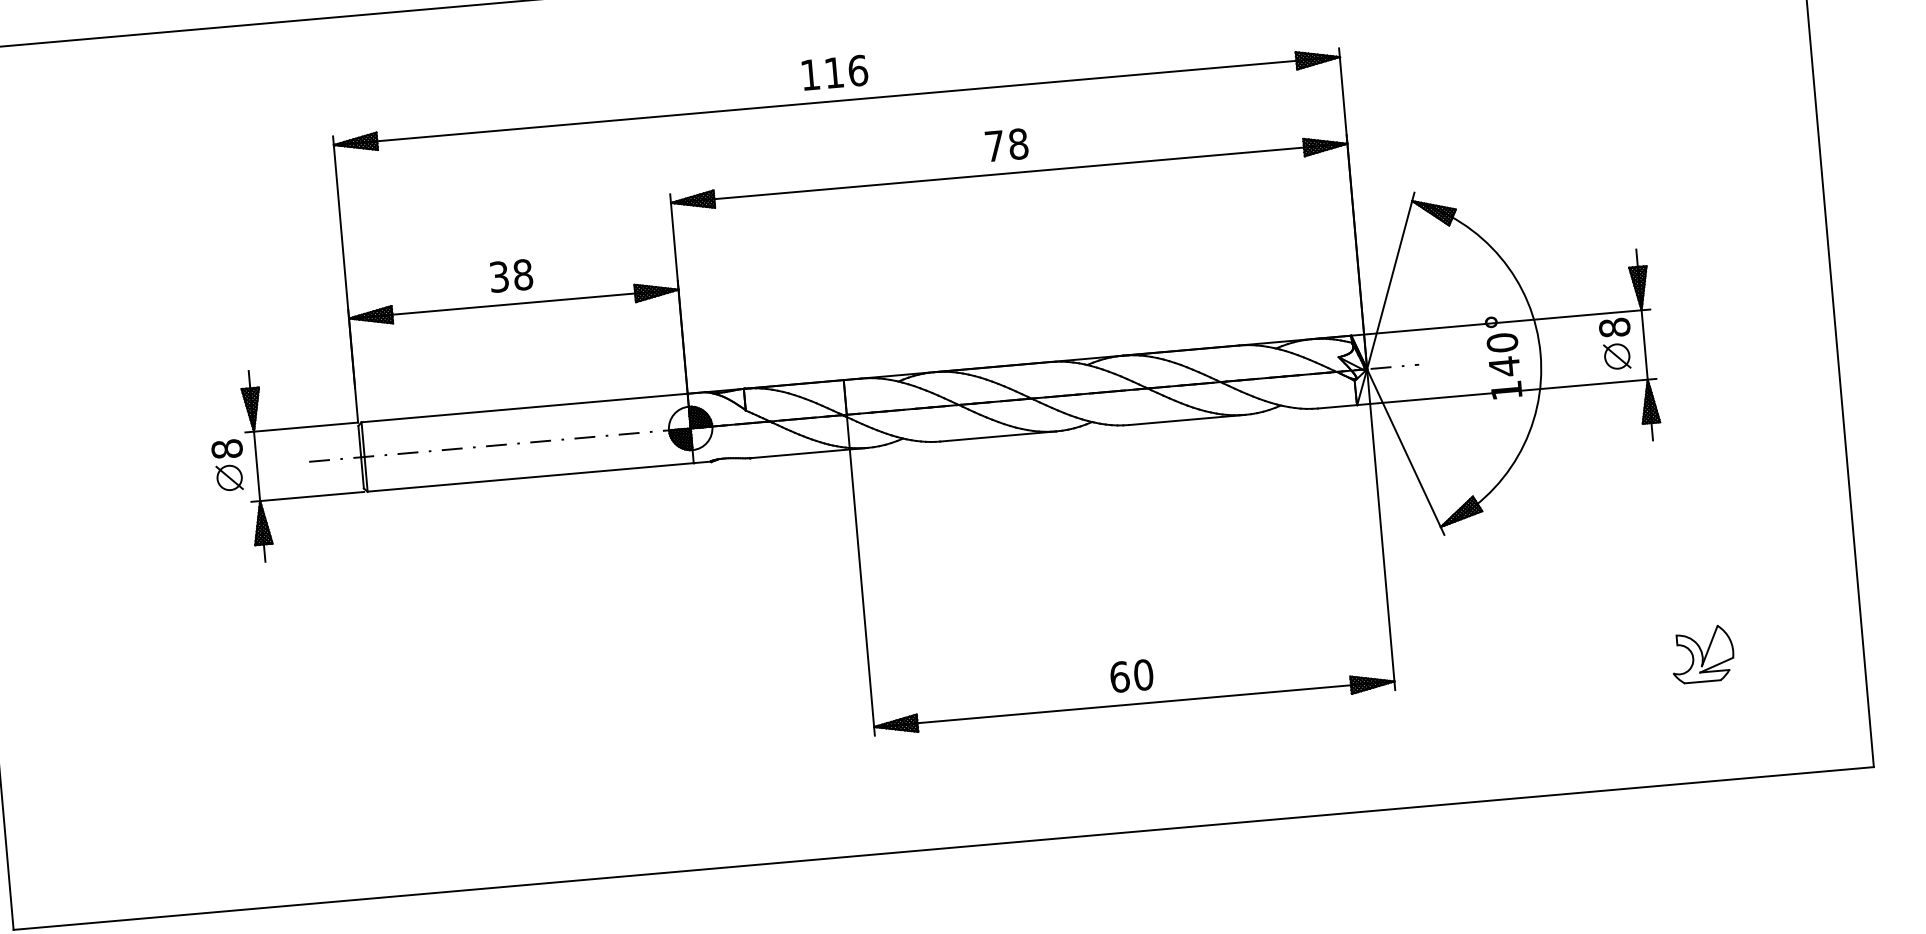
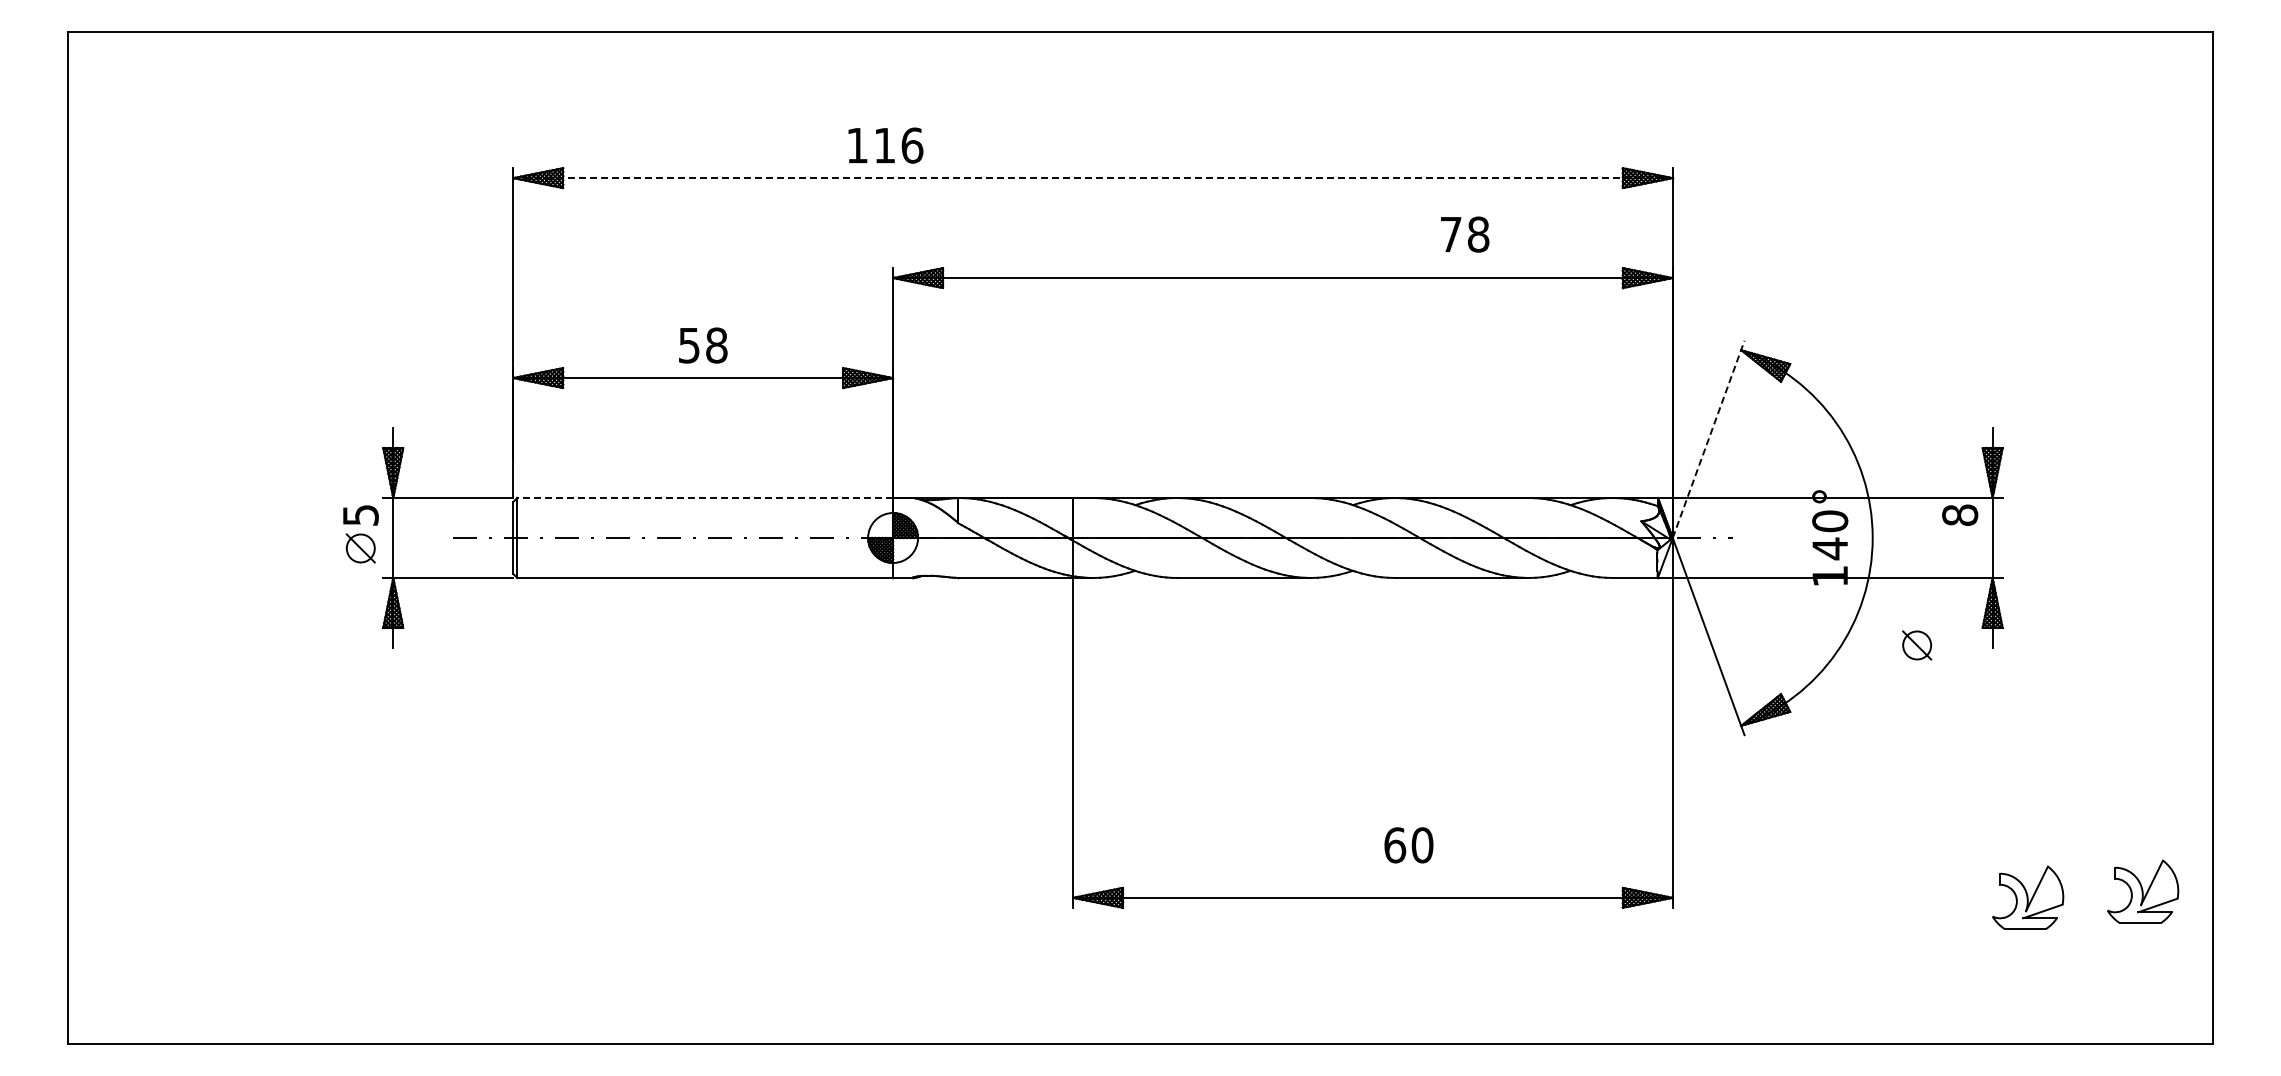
text: (834, 72) -> (885, 145), moved
line: (837, 101) -> (1093, 178), solid -> dashed
text: (1007, 145) -> (1465, 234), moved
text: (499, 276) -> (689, 344), 38 -> 58
line: (1390, 281) -> (1708, 439), solid -> dashed
part: (1617, 356) -> (1917, 645), moved
line: (524, 408) -> (705, 498), solid -> dashed
text: (226, 448) -> (360, 514), 8 -> 5
part: (1802, 640) -> (2143, 891), added
text: (1131, 676) -> (1408, 845), moved

